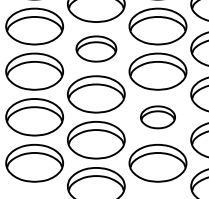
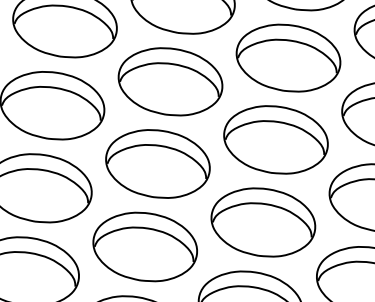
part: (96, 48) -> (171, 80), size x1.43
part: (157, 117) -> (262, 222), size x1.67

